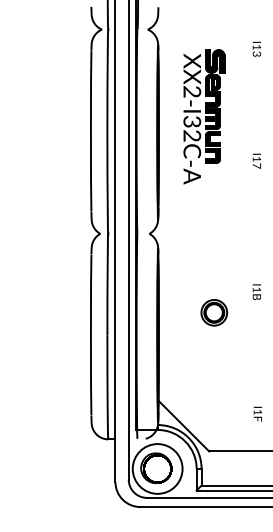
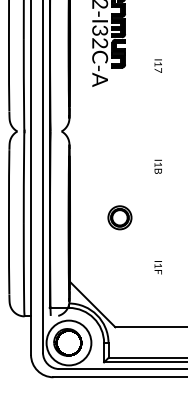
text: (256, 291) -> (157, 166), moved
part: (214, 312) -> (120, 217), moved
text: (257, 413) -> (157, 267), moved

